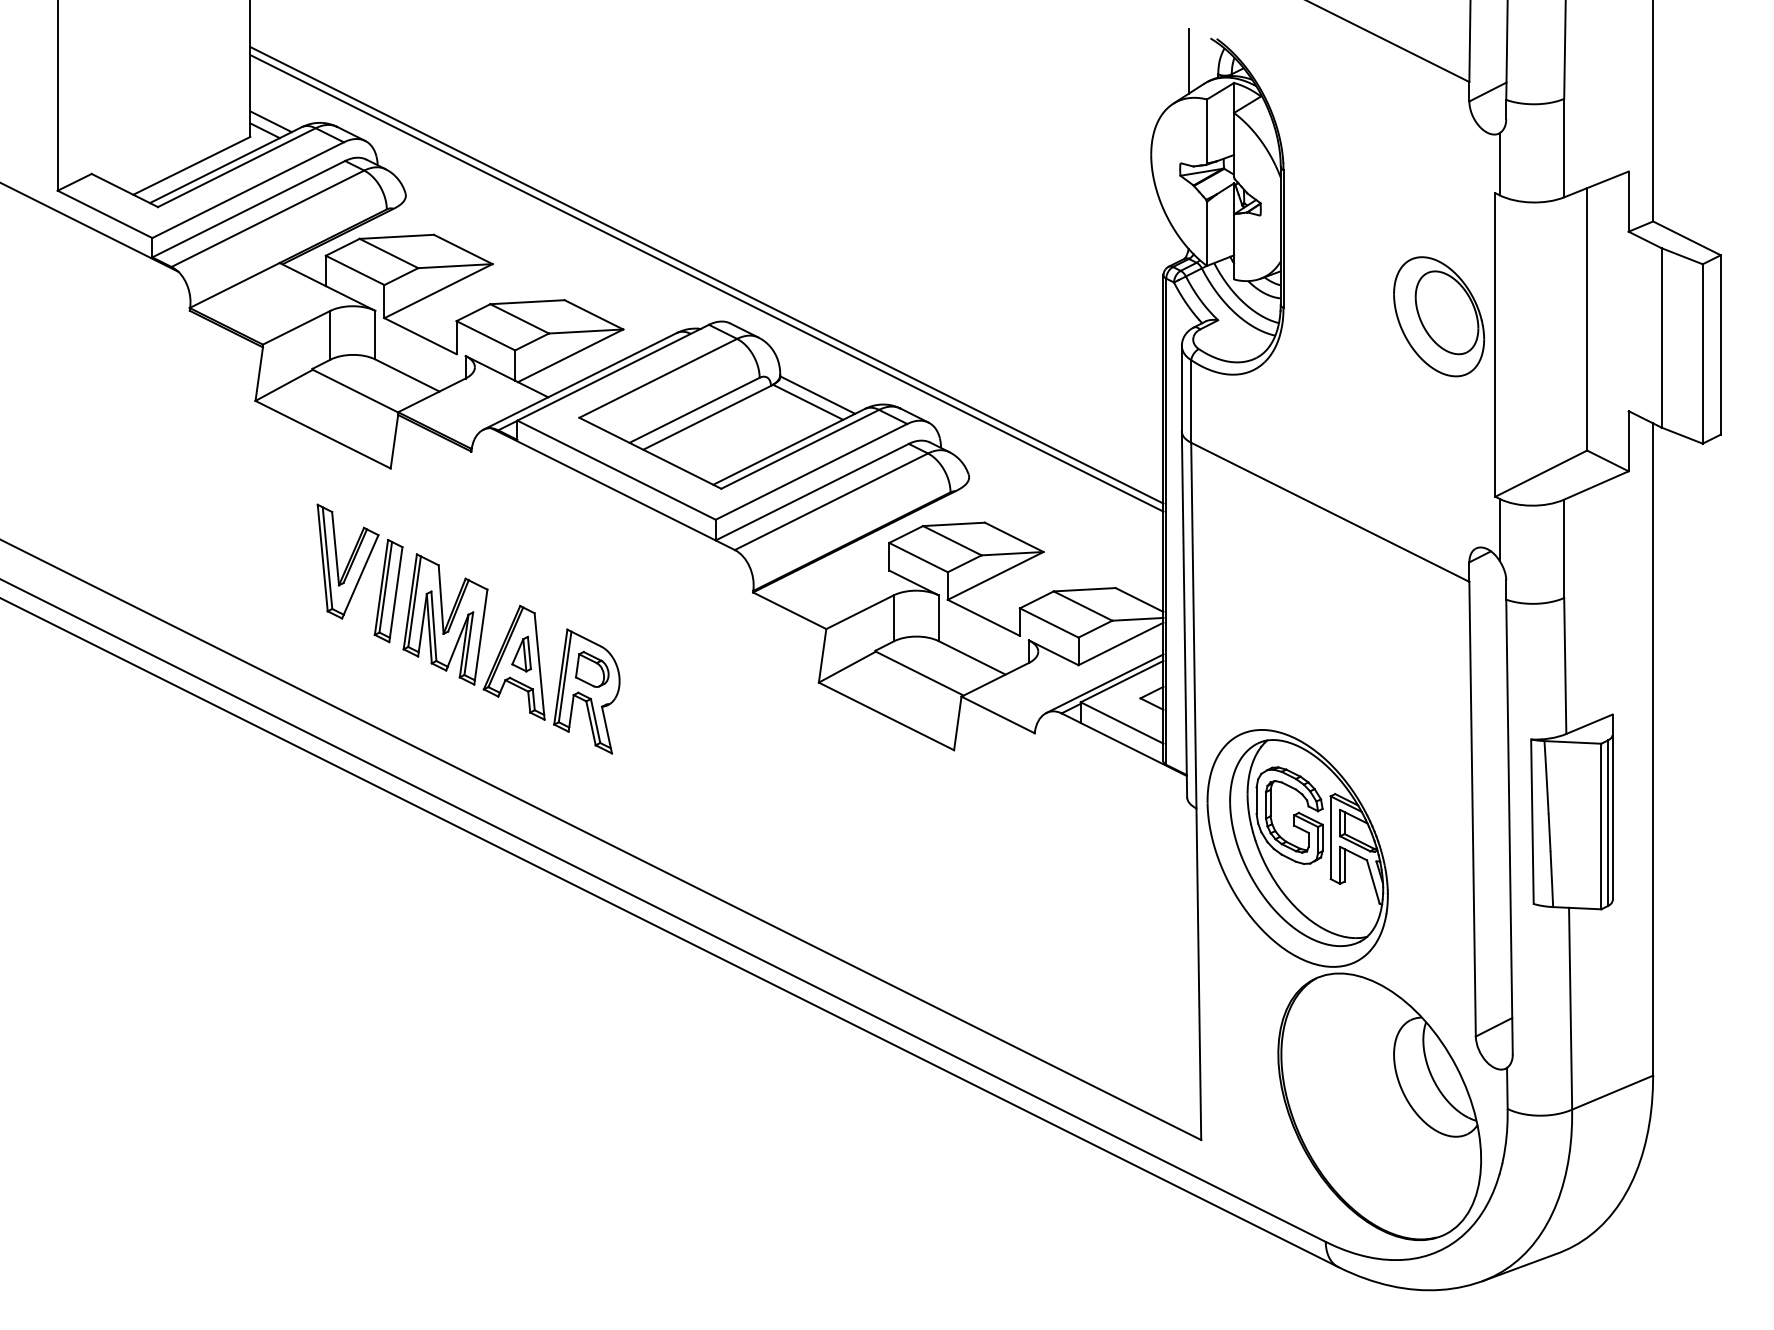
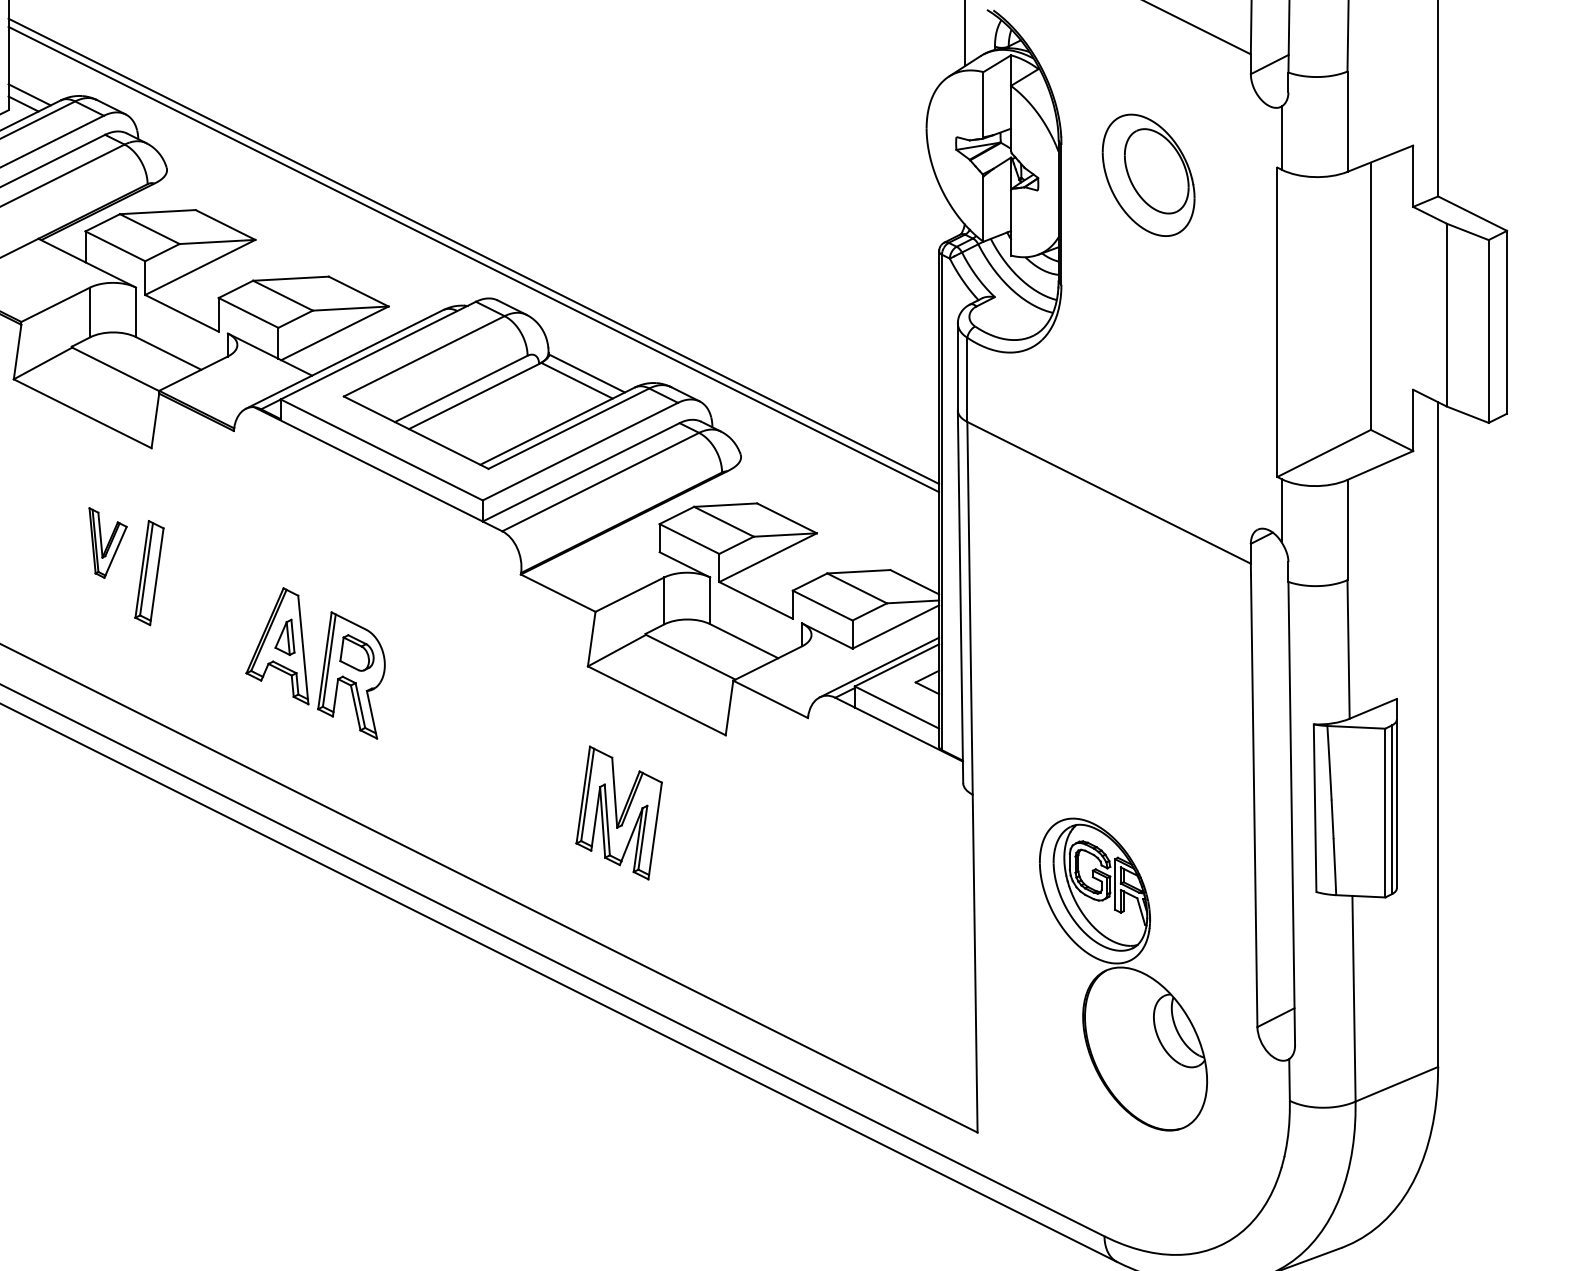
part: (1439, 316) -> (1149, 175), moved
part: (347, 561) -> (107, 542), size x0.6
part: (445, 619) -> (619, 813), moved
part: (1344, 984) -> (1123, 974), size x0.6

